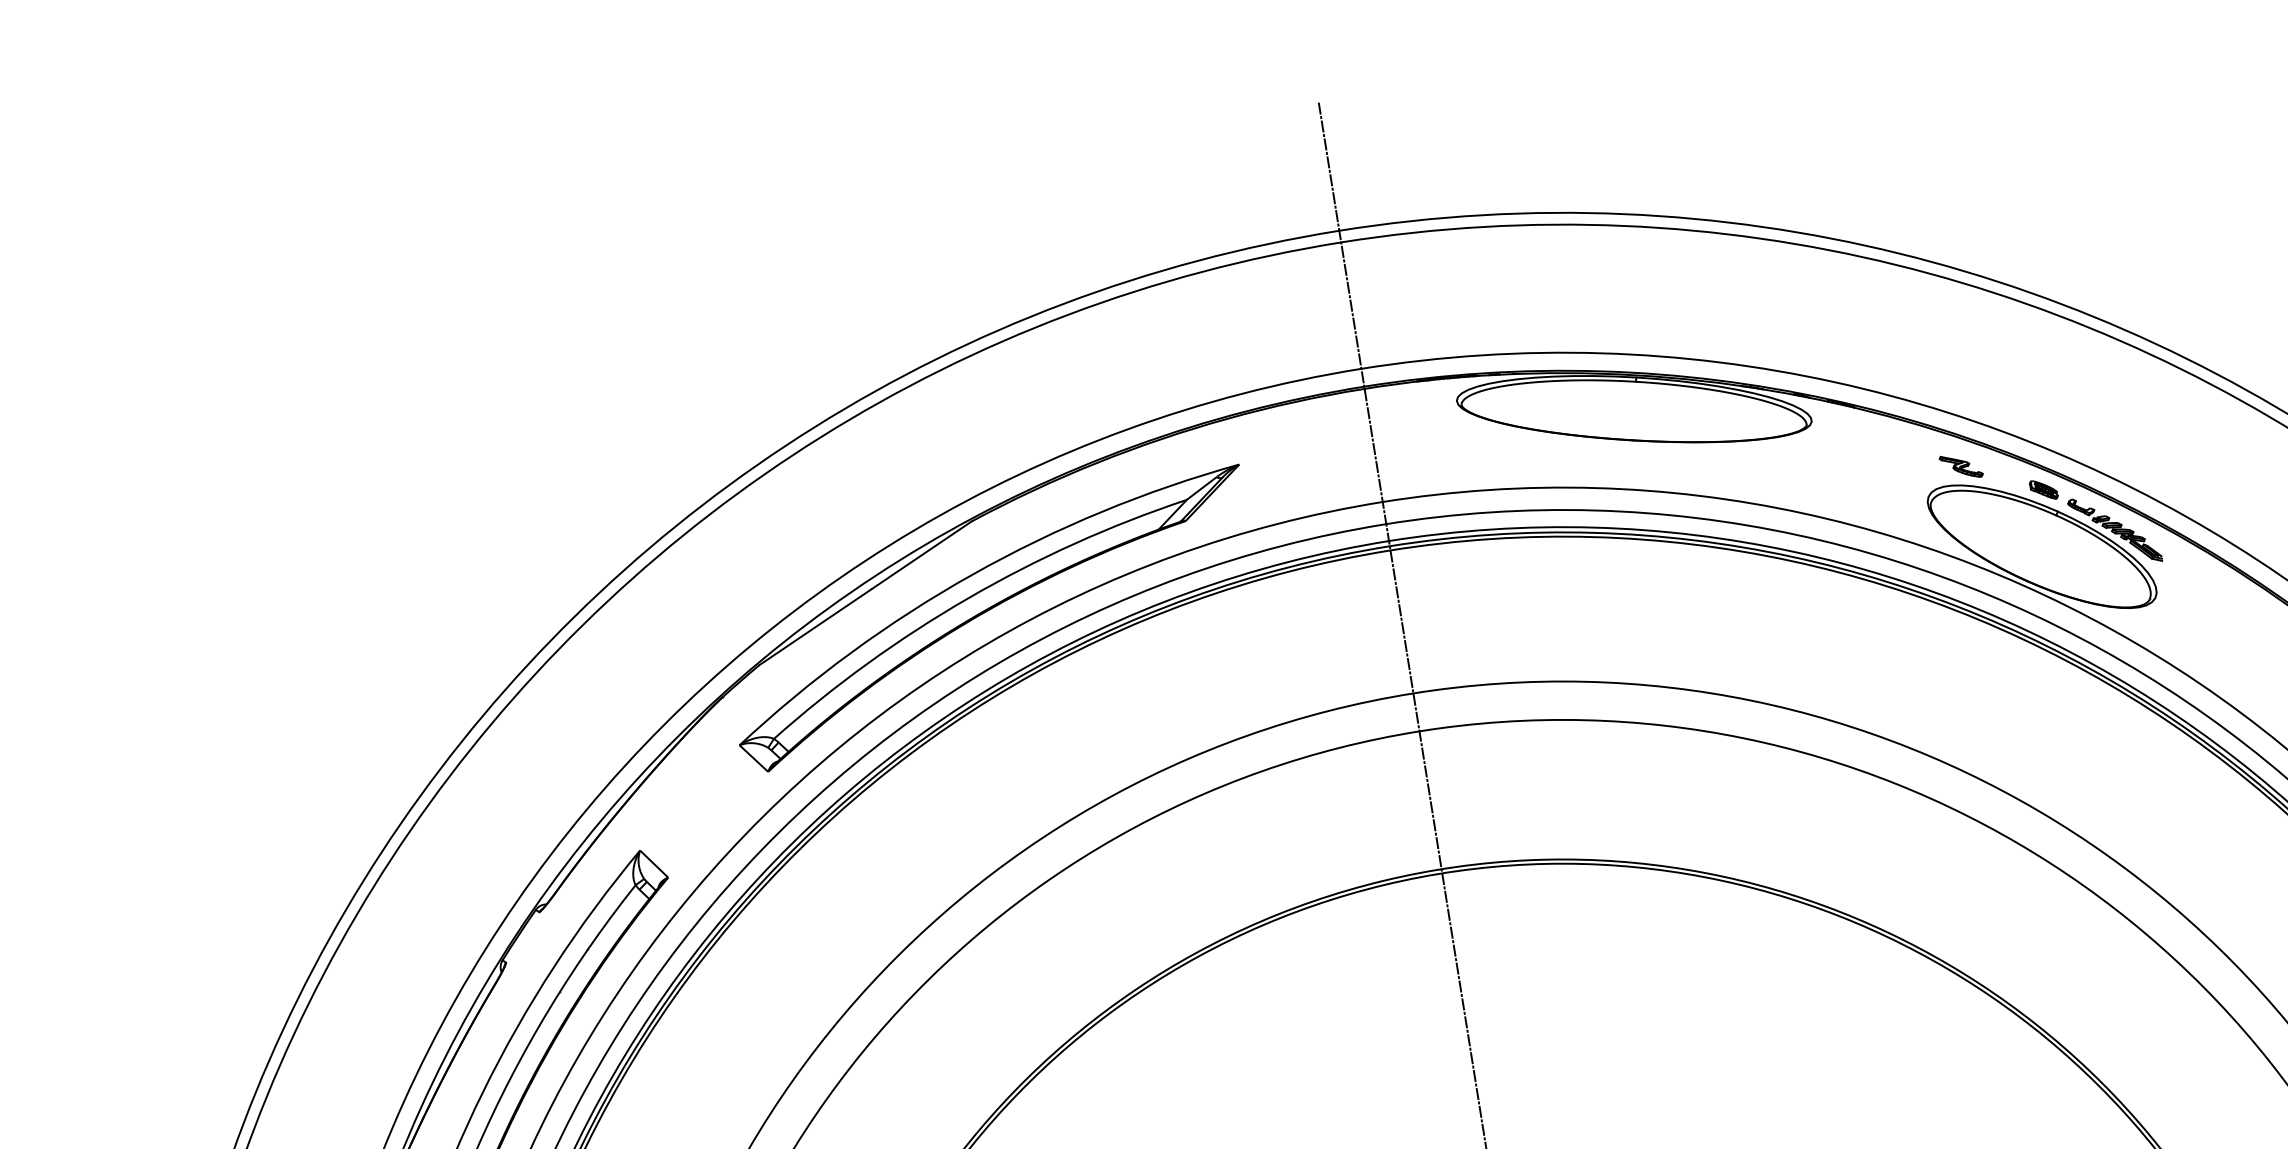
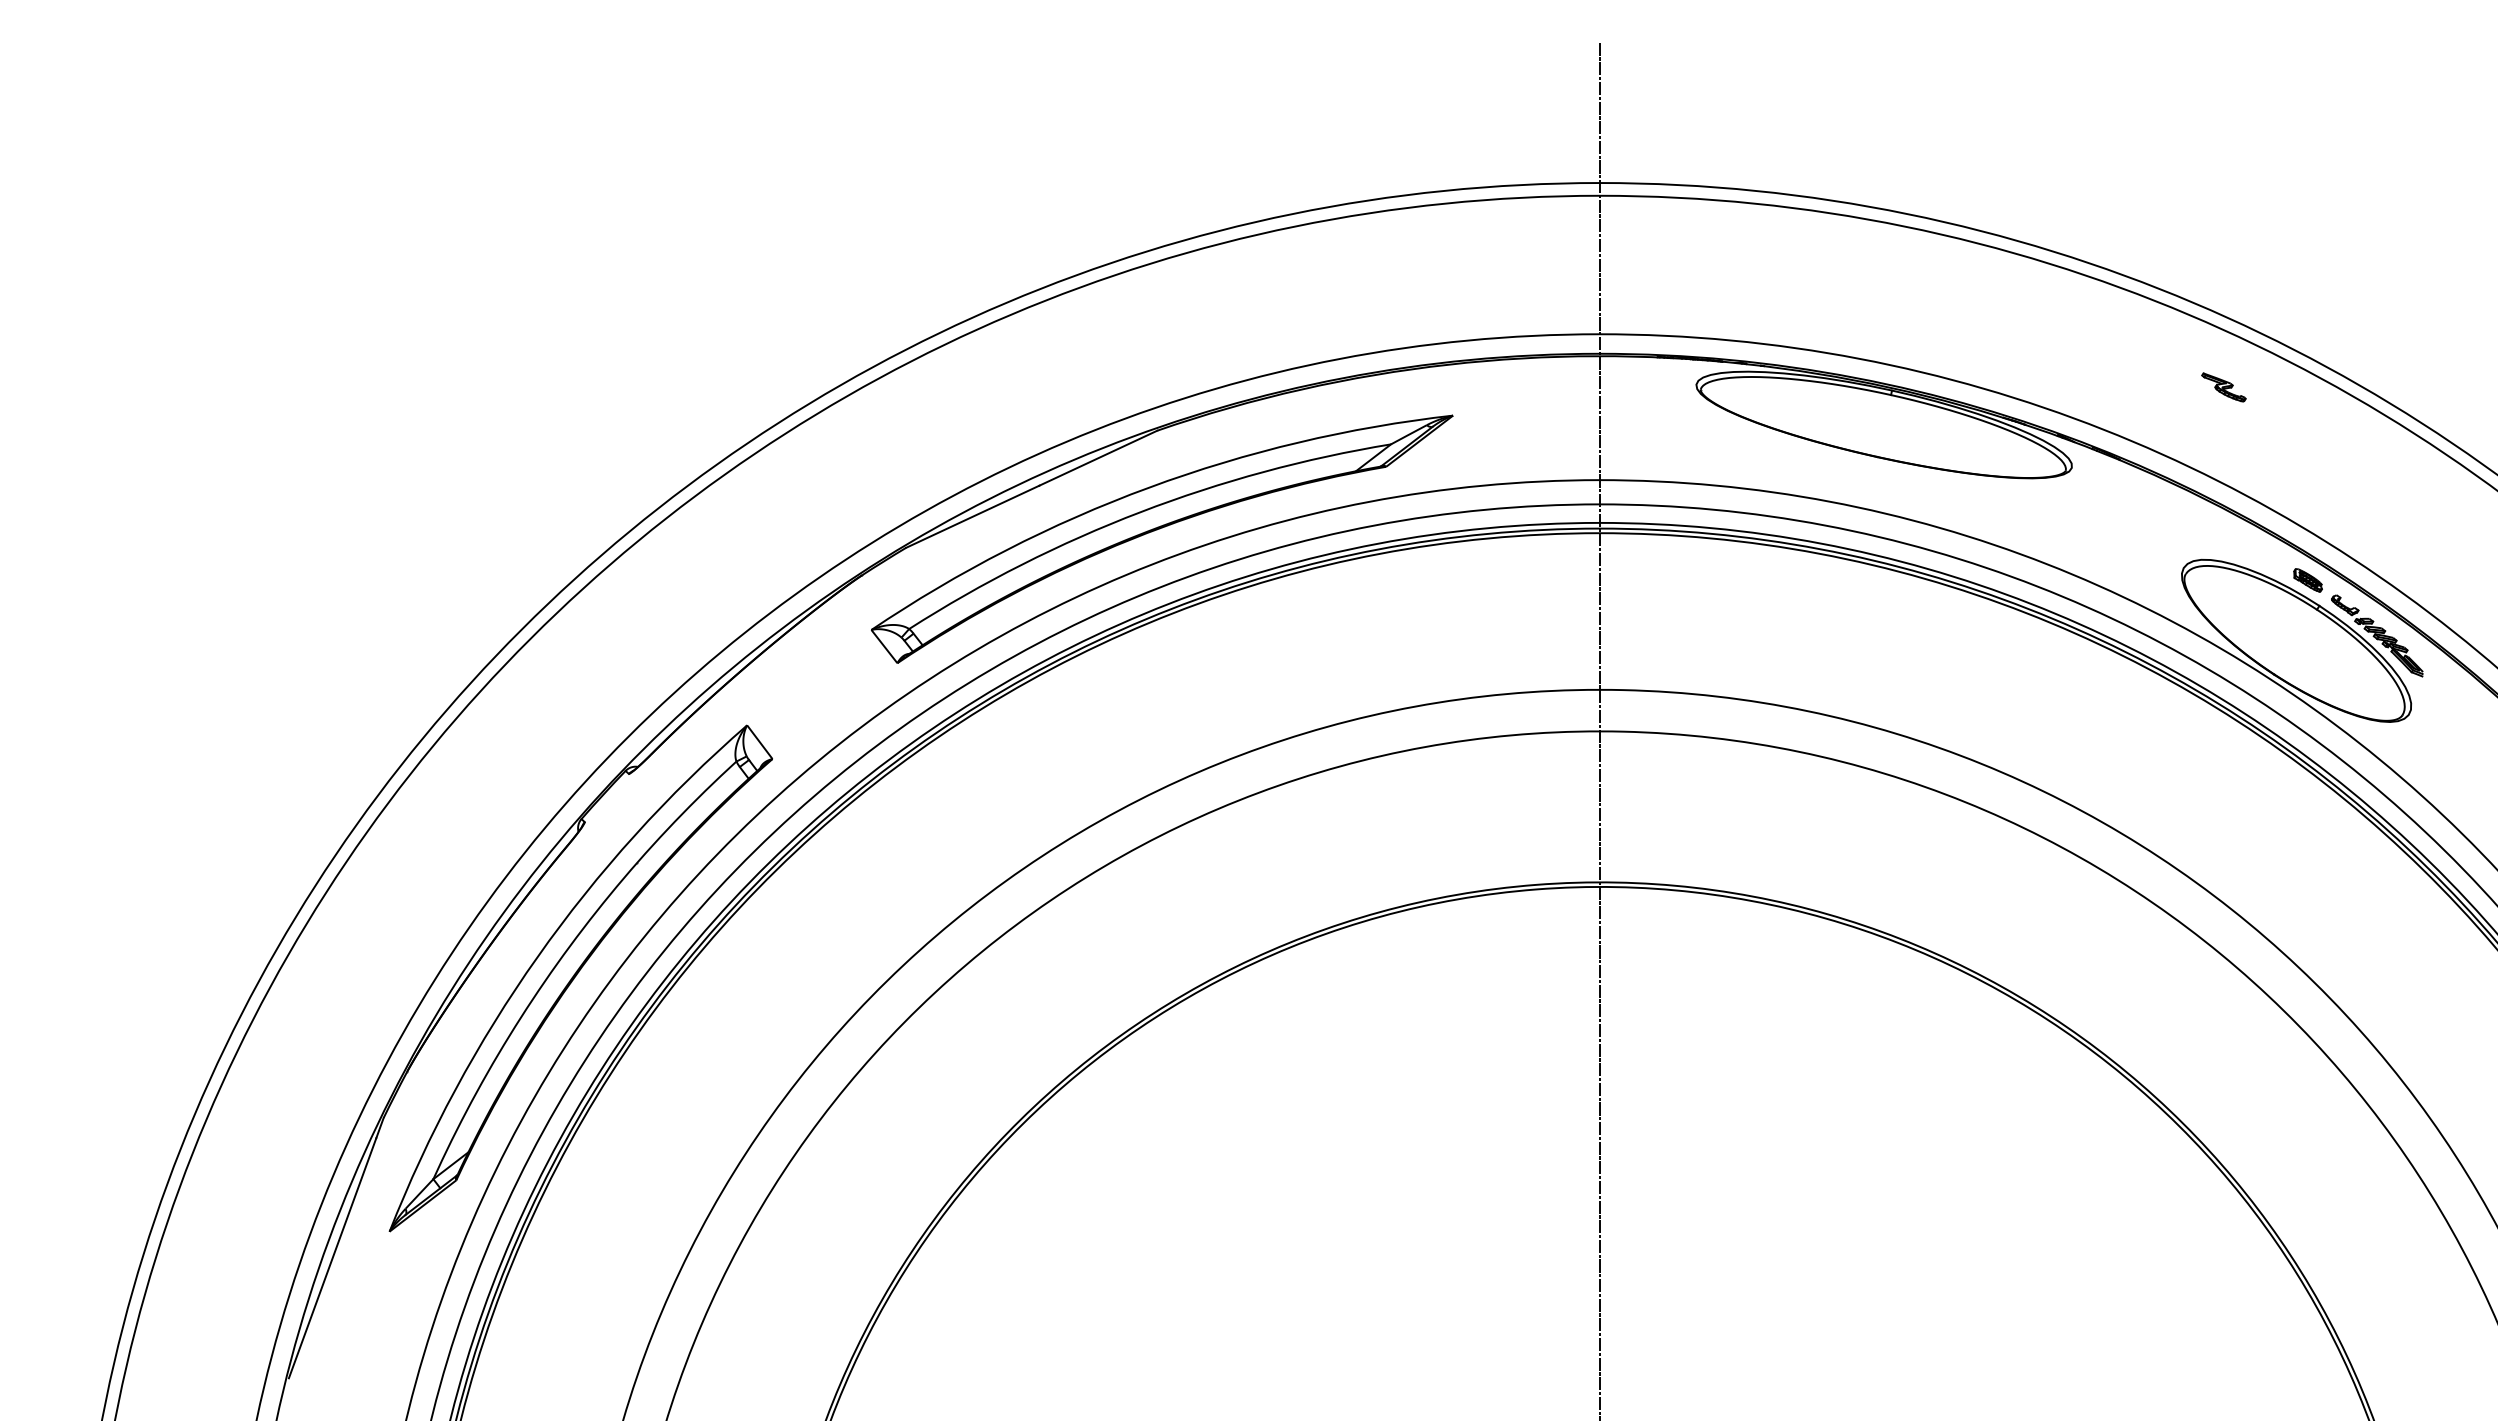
part: (1960, 466) -> (2223, 387), moved

